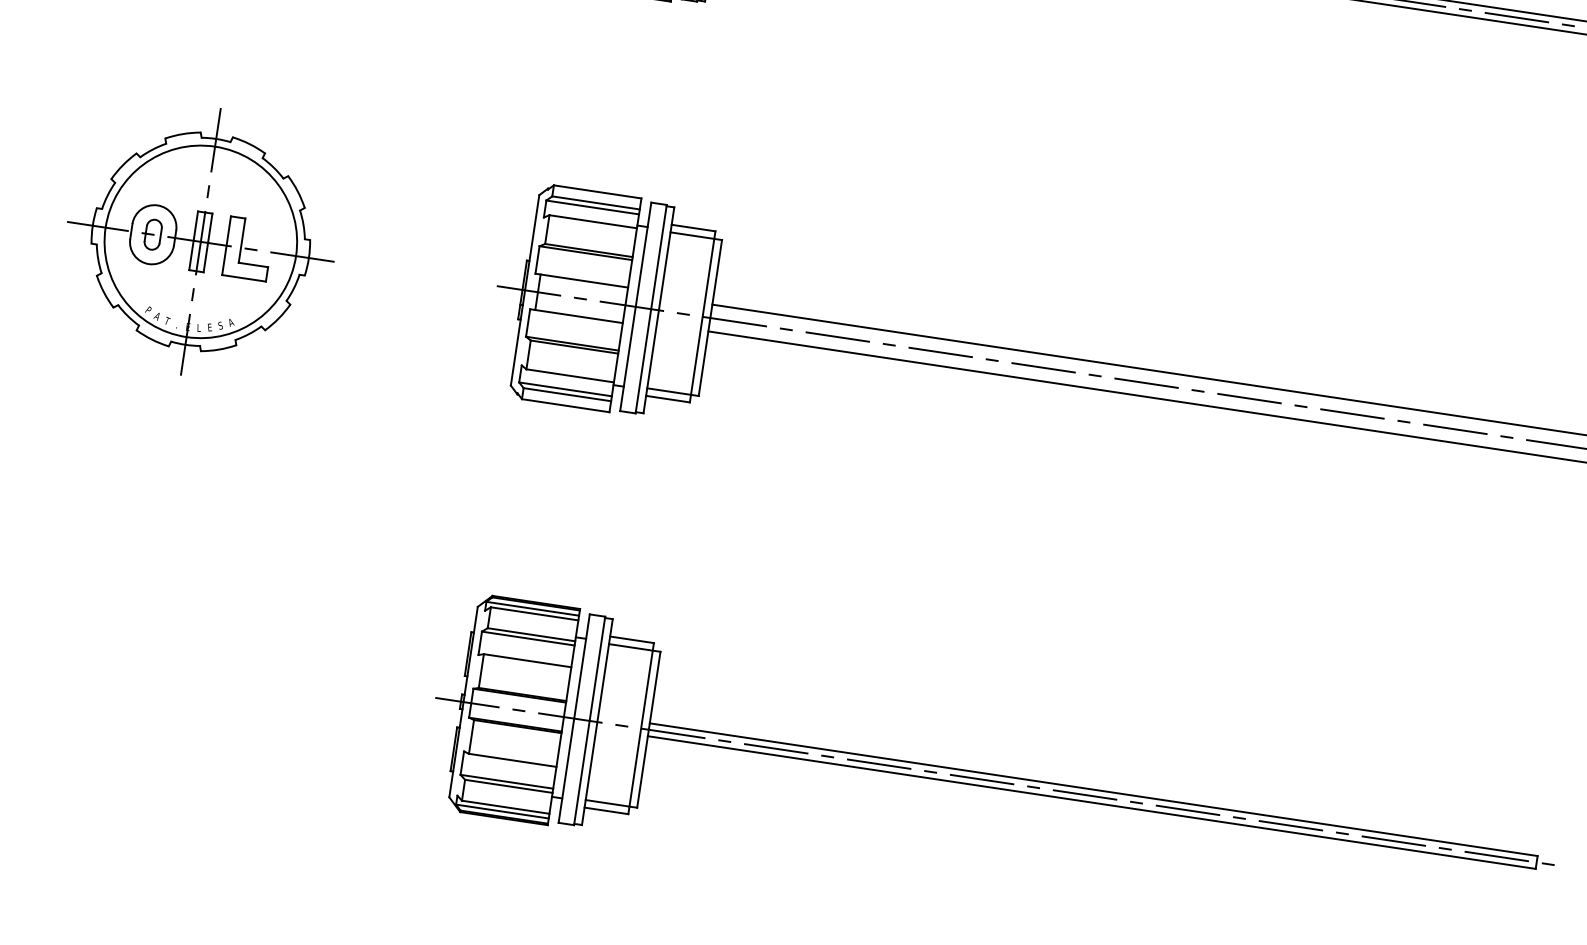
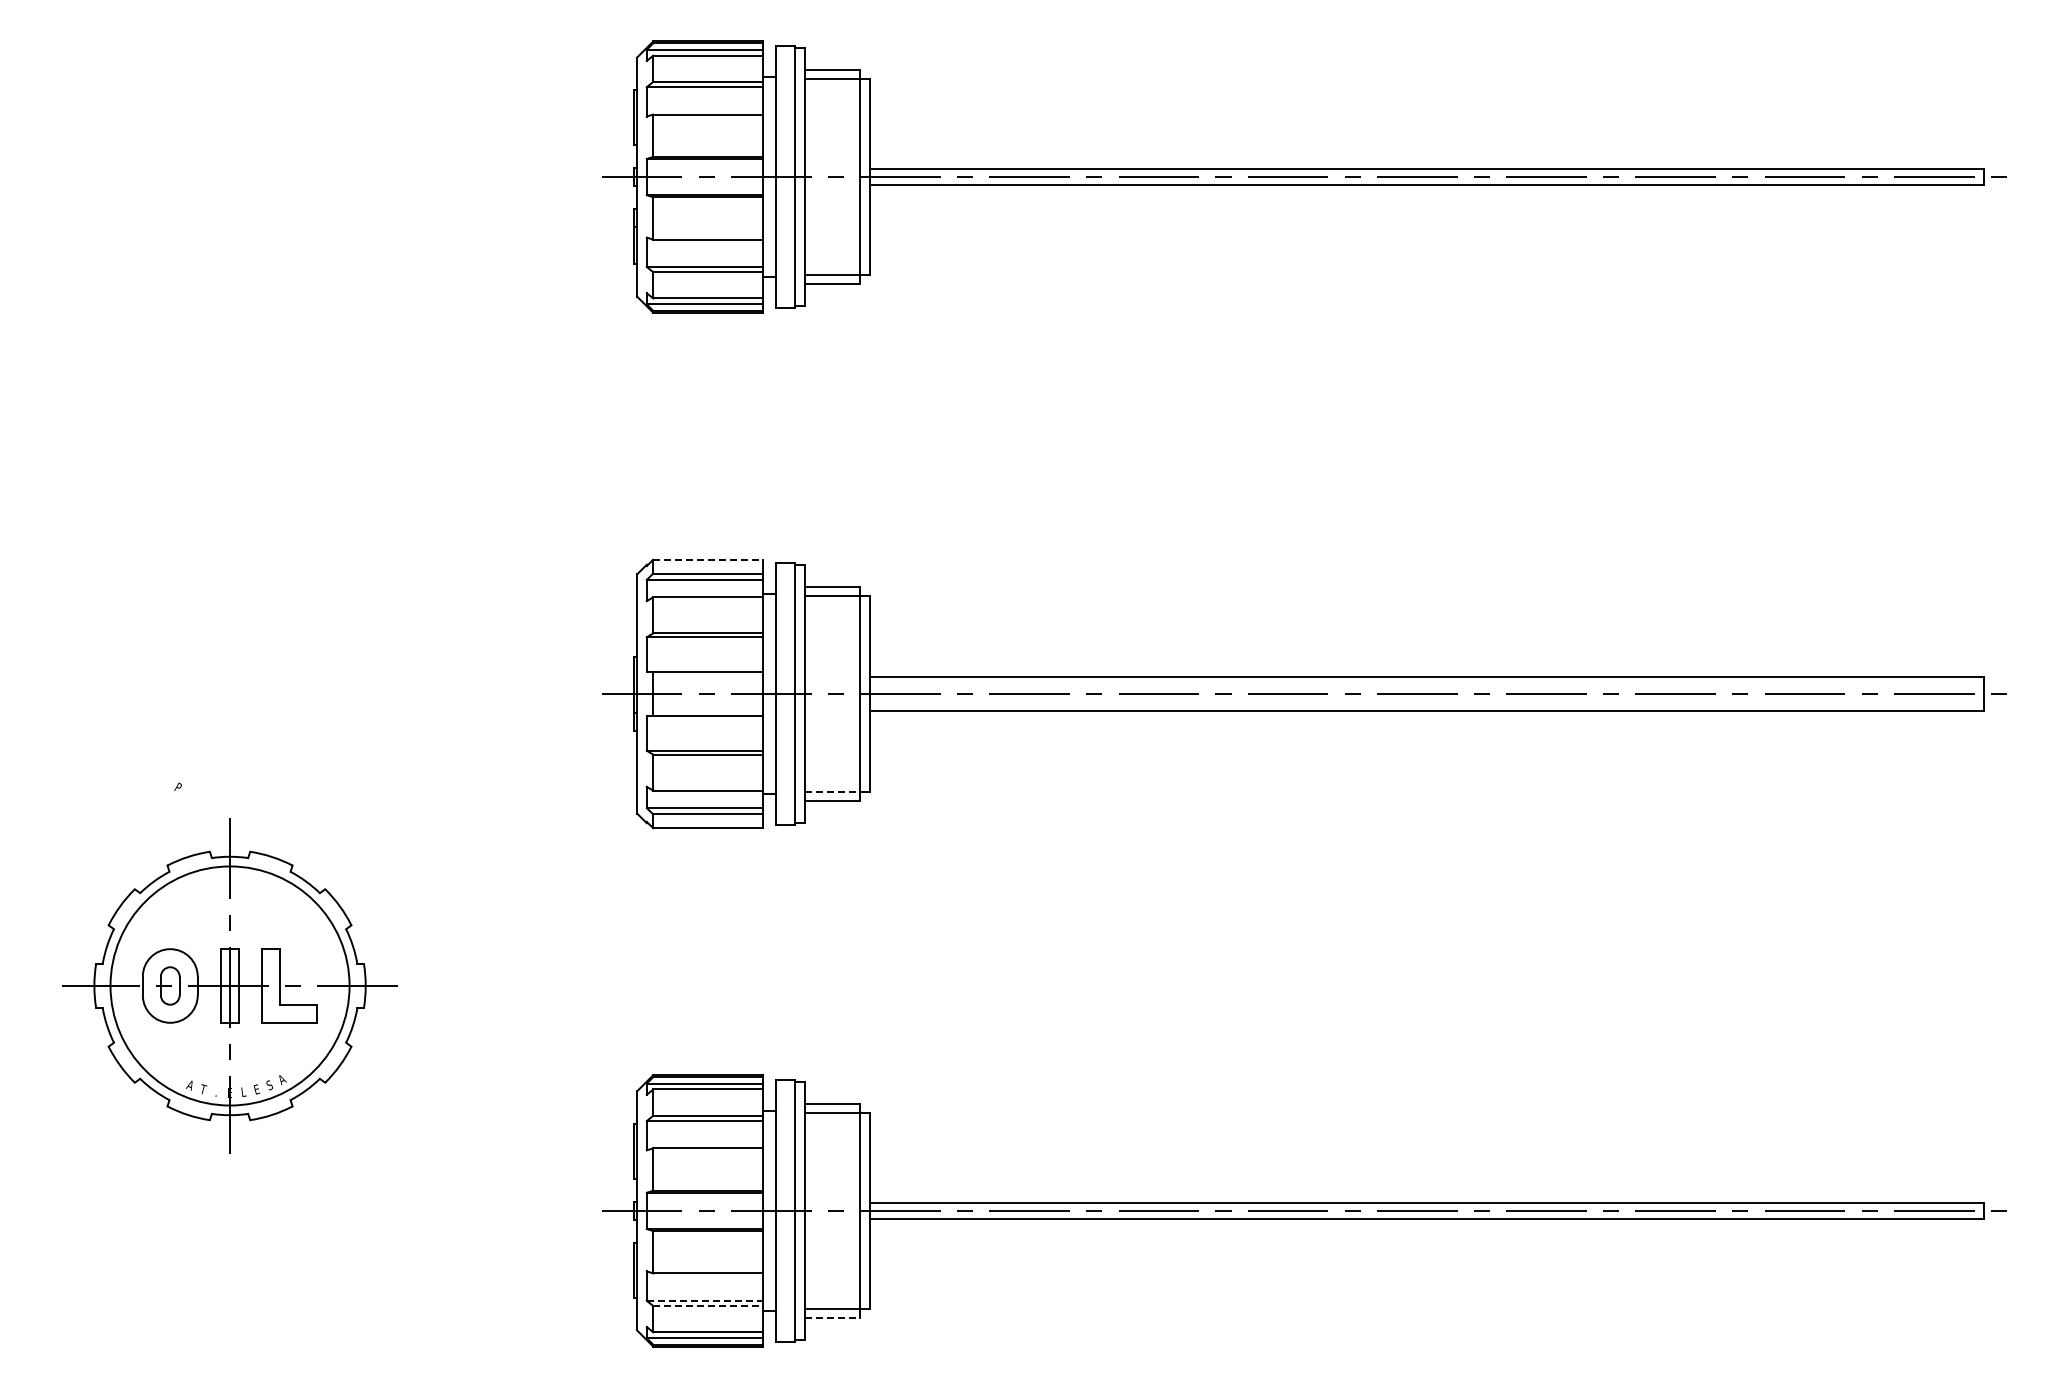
line: (597, 191) -> (708, 559), solid -> dashed
part: (200, 241) -> (229, 985), moved
line: (669, 391) -> (833, 791), solid -> dashed
line: (507, 781) -> (705, 1300), solid -> dashed
line: (509, 786) -> (708, 1306), solid -> dashed
line: (607, 811) -> (833, 1318), solid -> dashed

